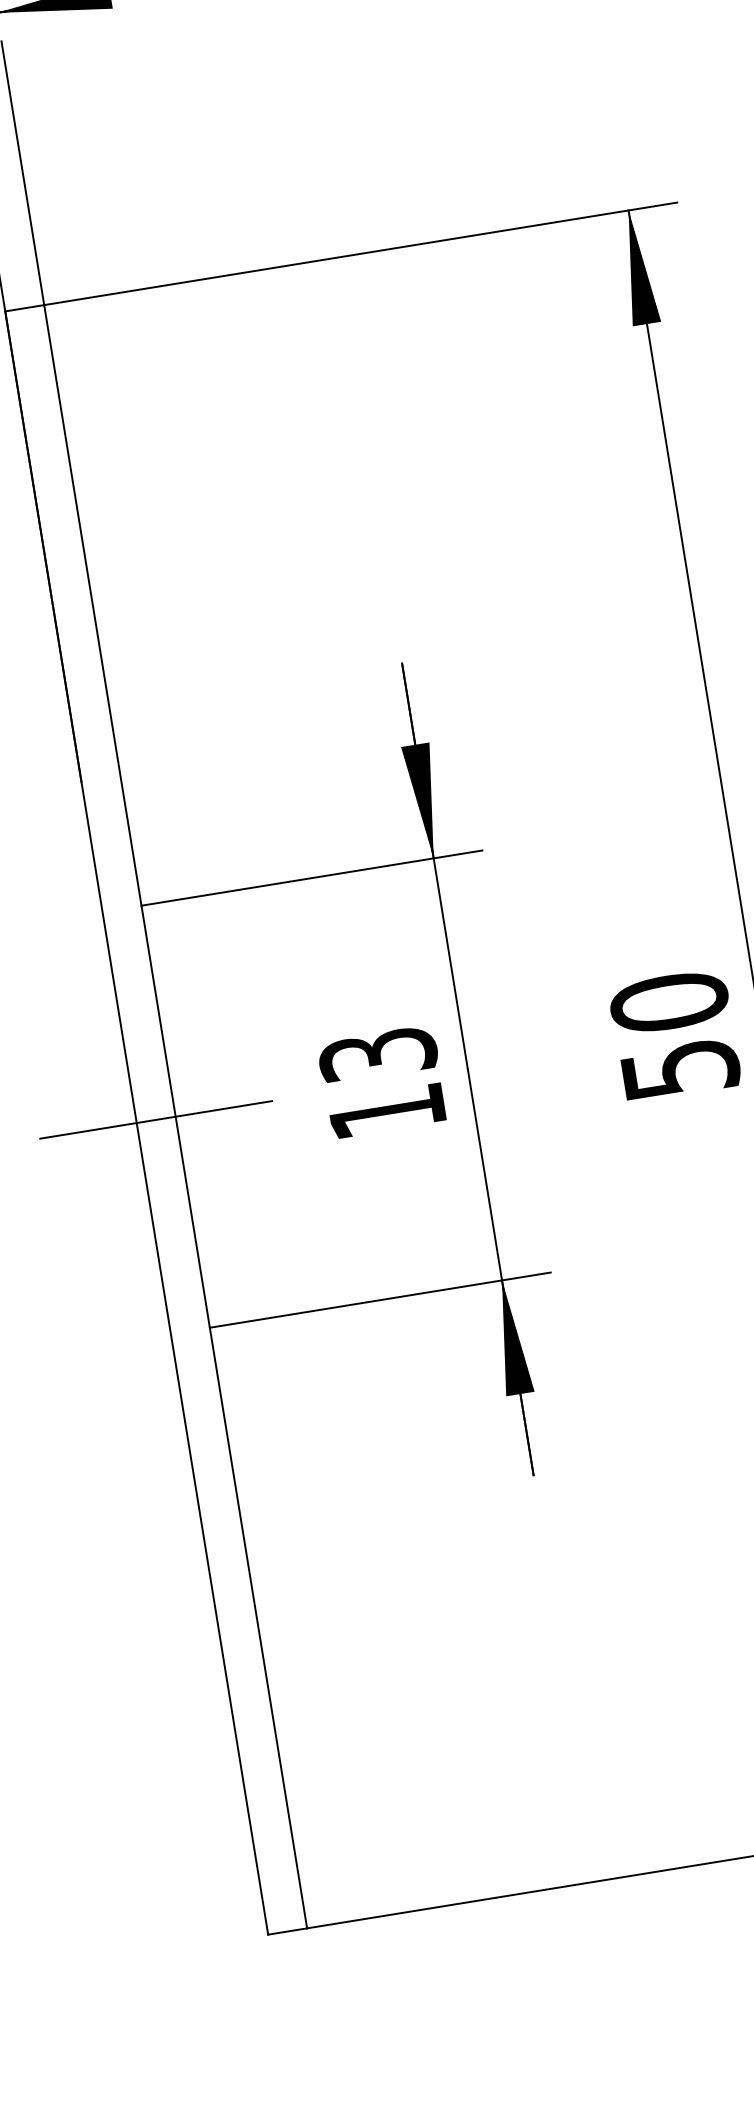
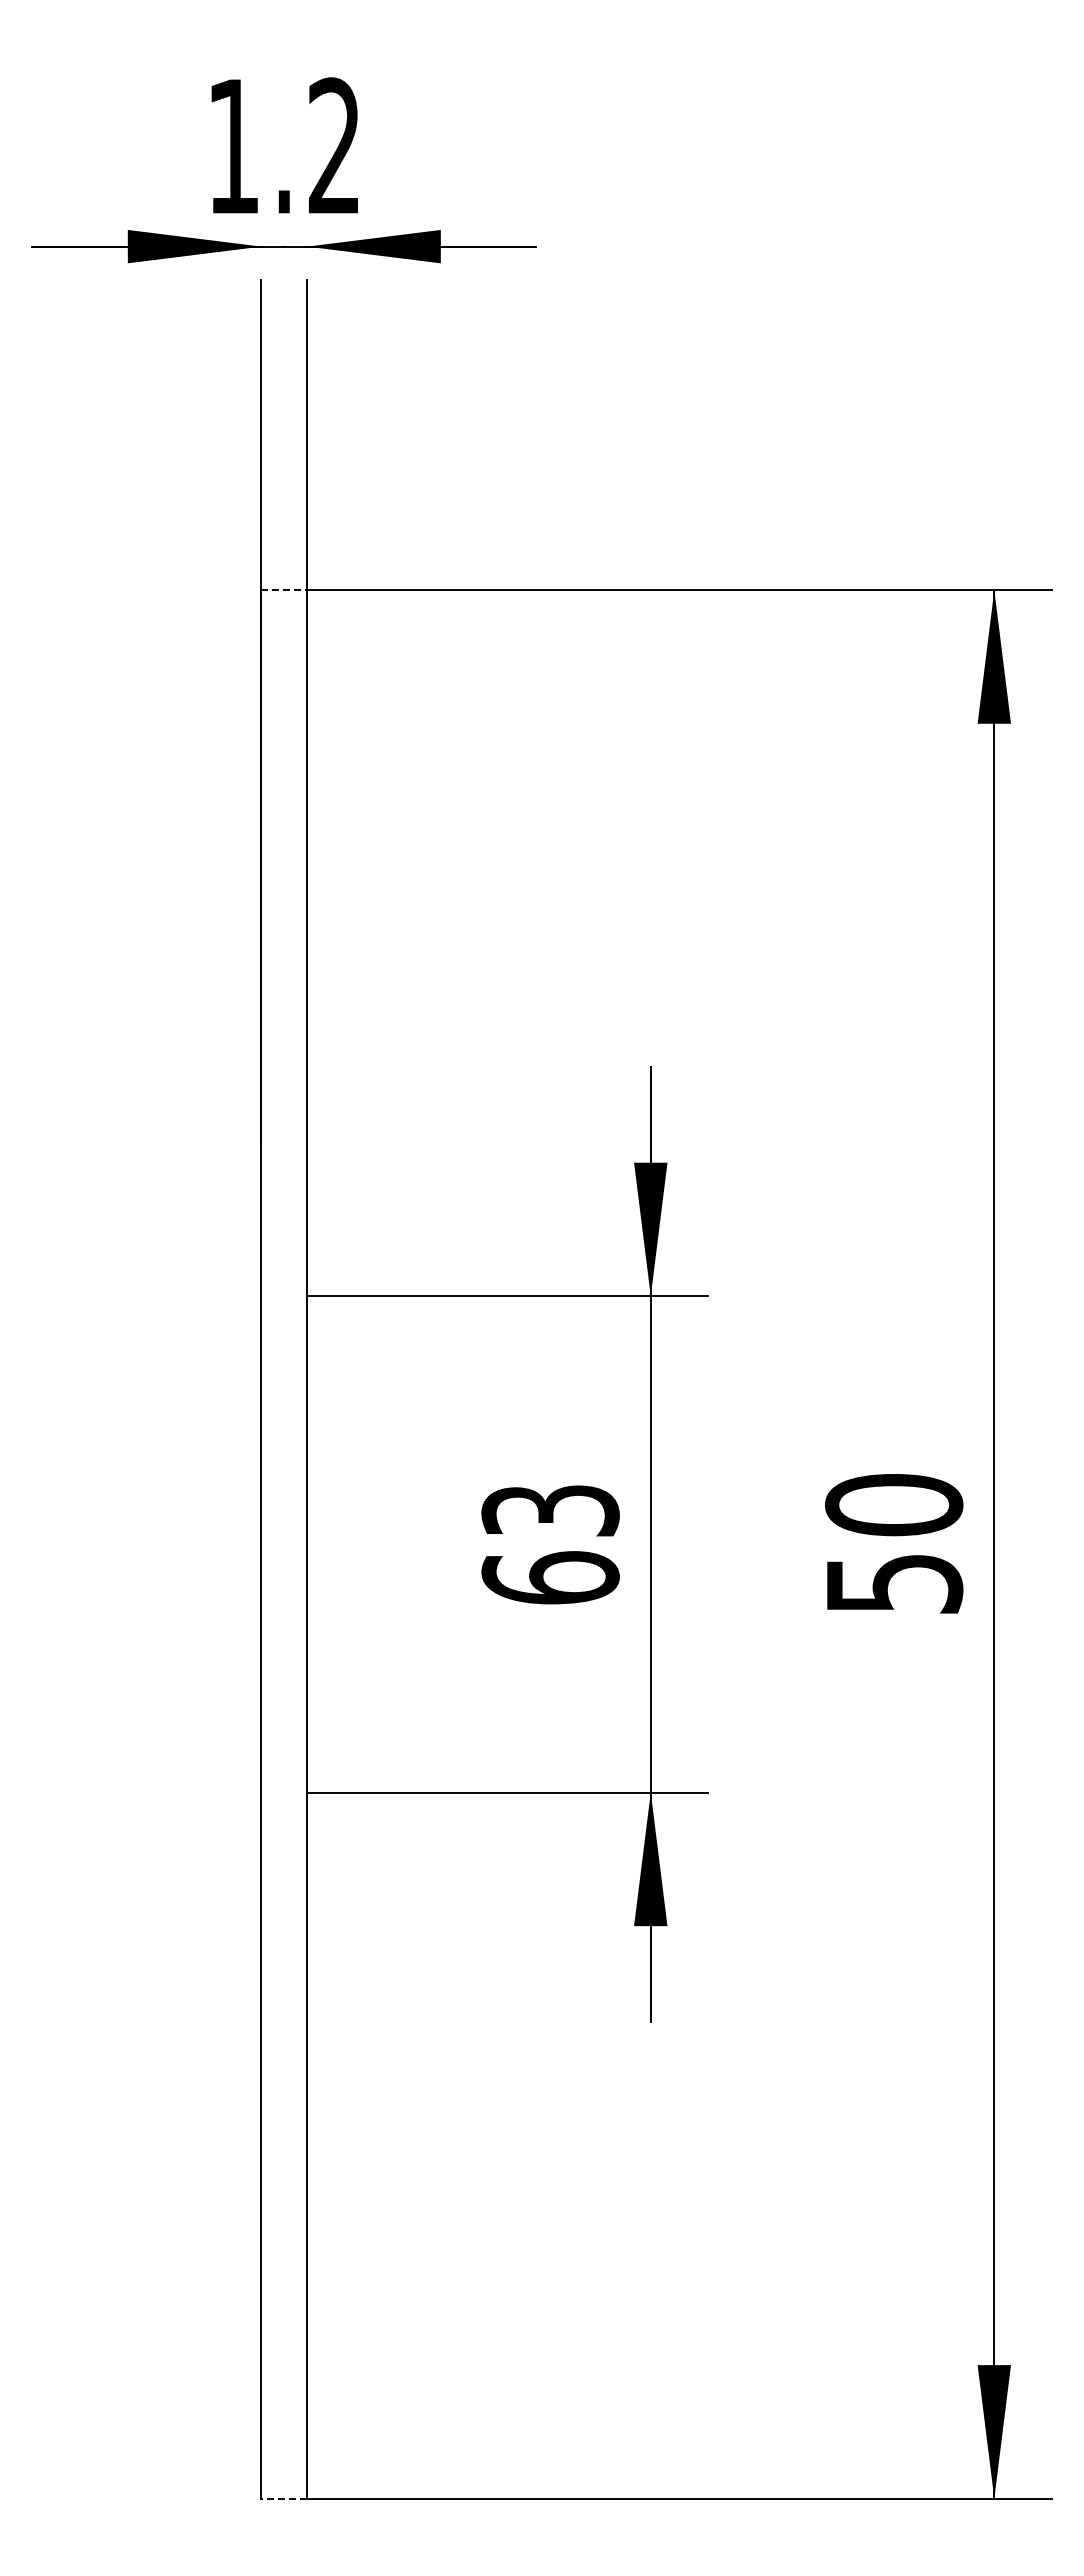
line: (24, 308) -> (284, 590), solid -> dashed
text: (387, 1111) -> (550, 1577), 13 -> 63
line: (155, 1120) -> (283, 1544), removed
line: (287, 1931) -> (284, 2498), solid -> dashed

